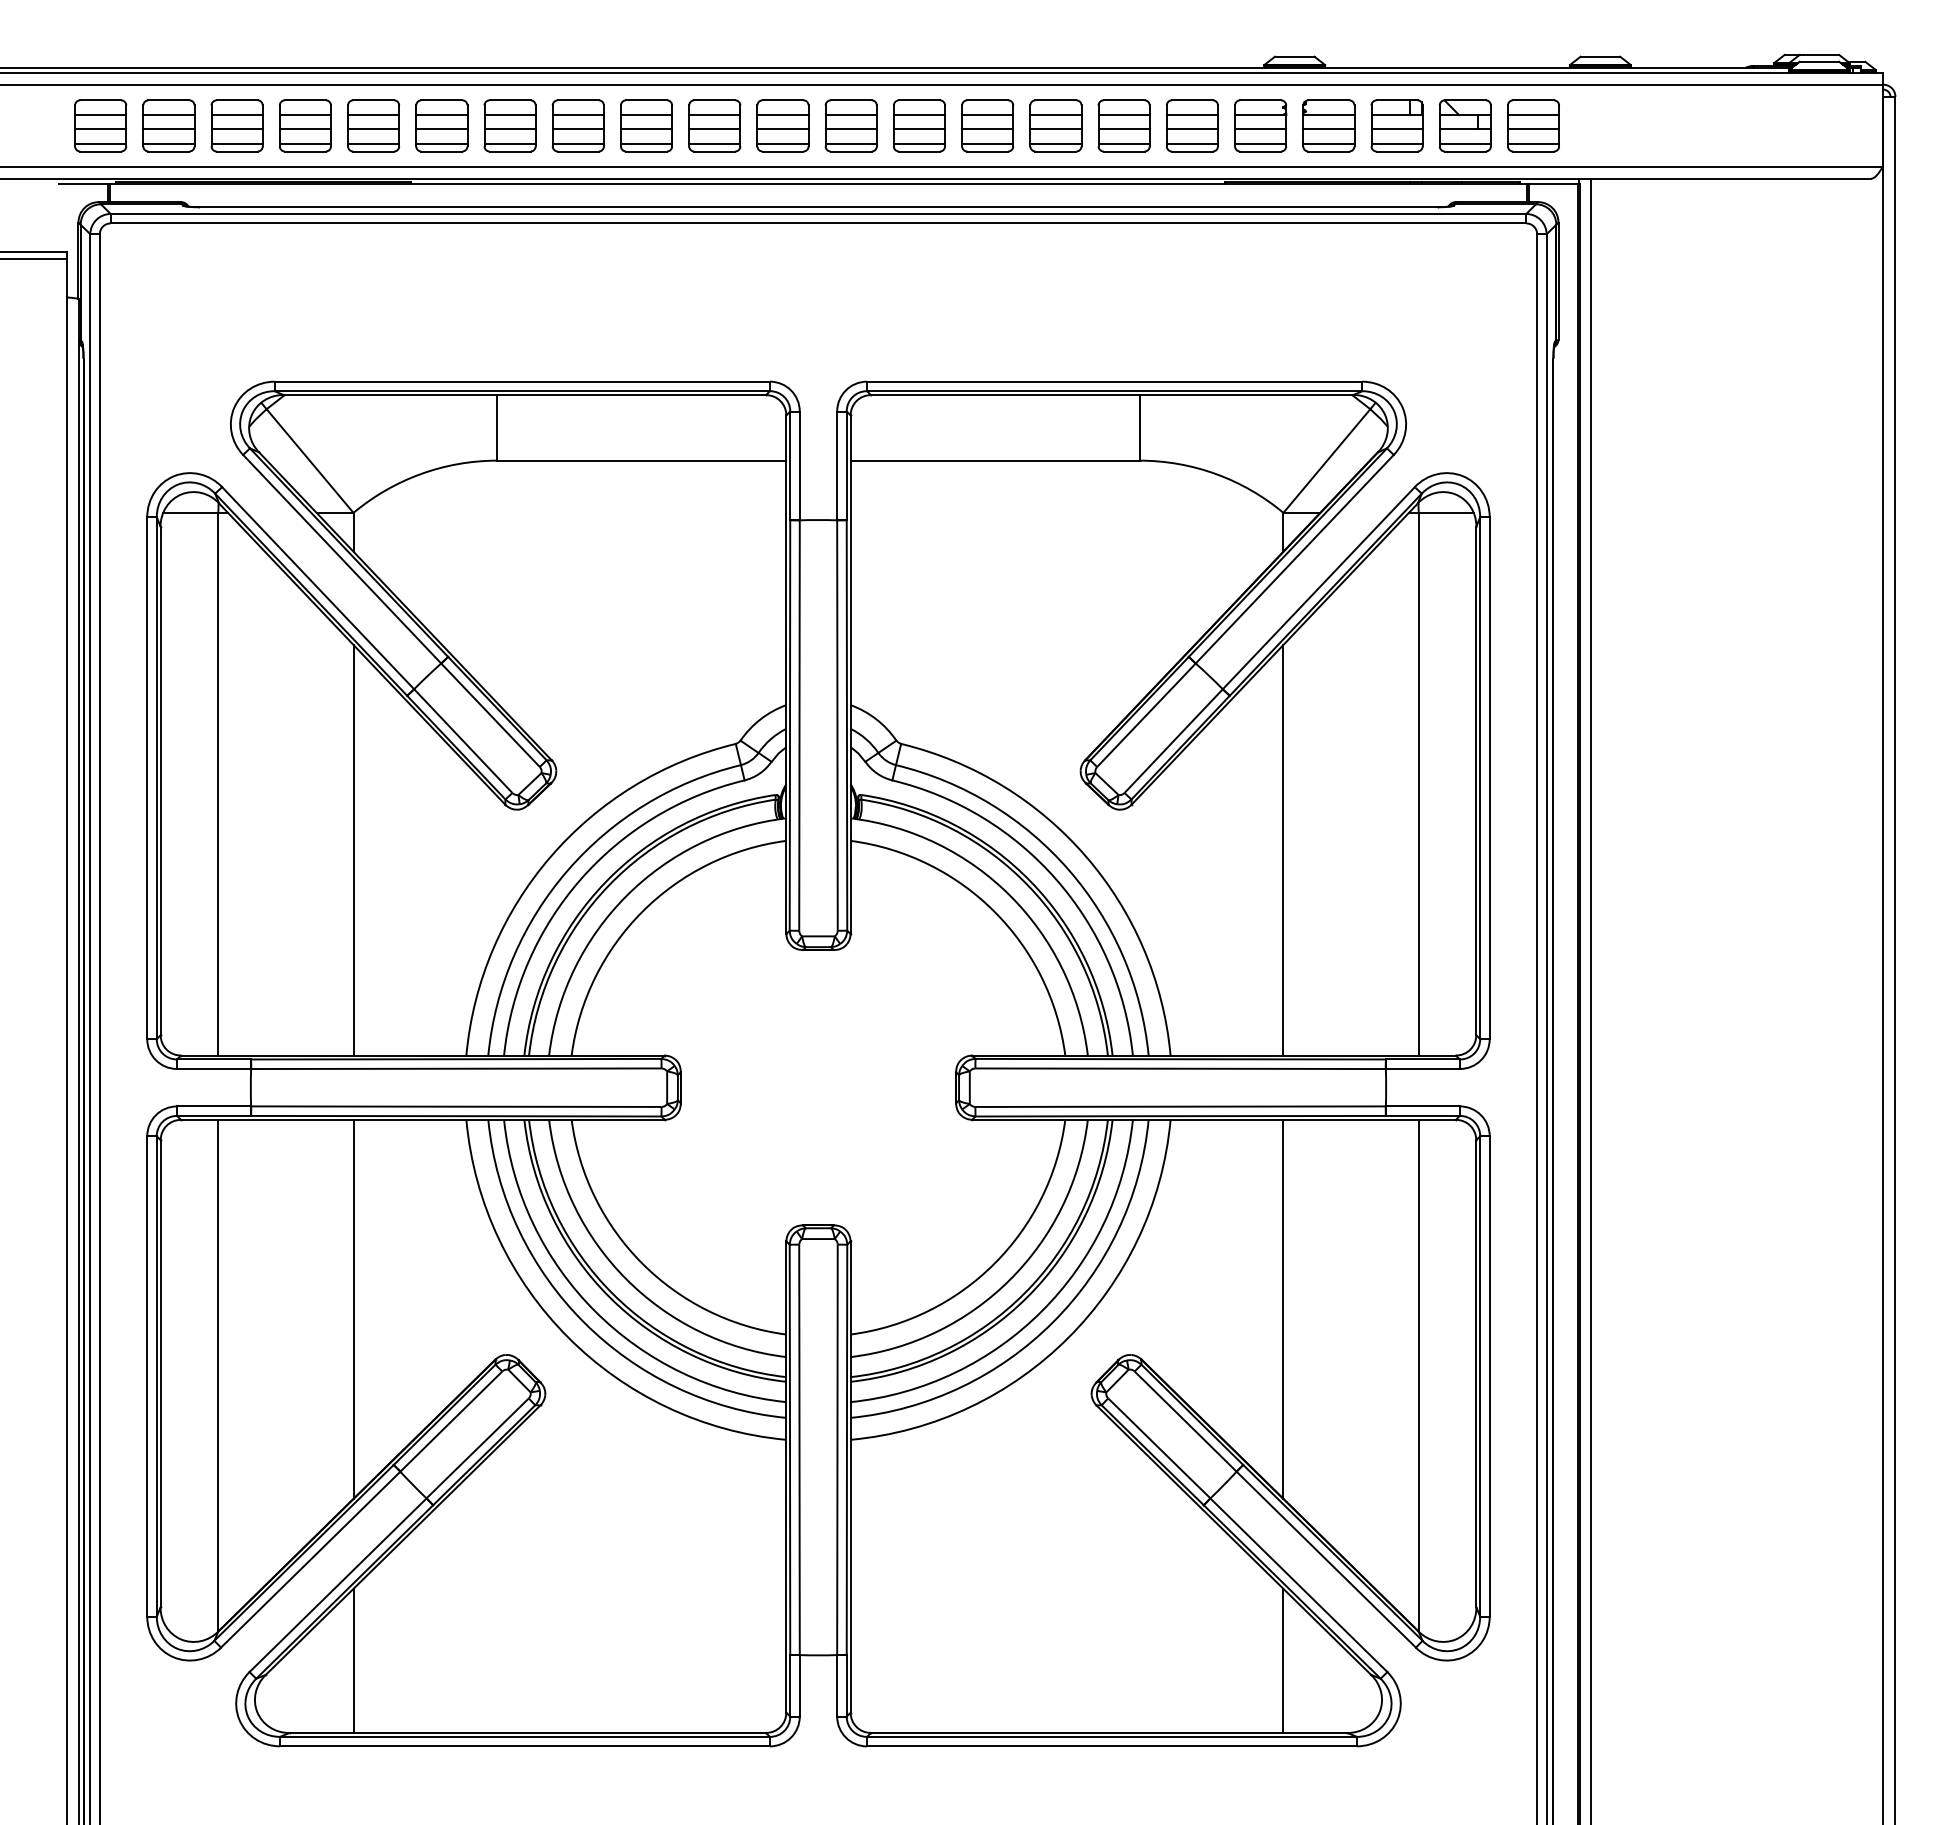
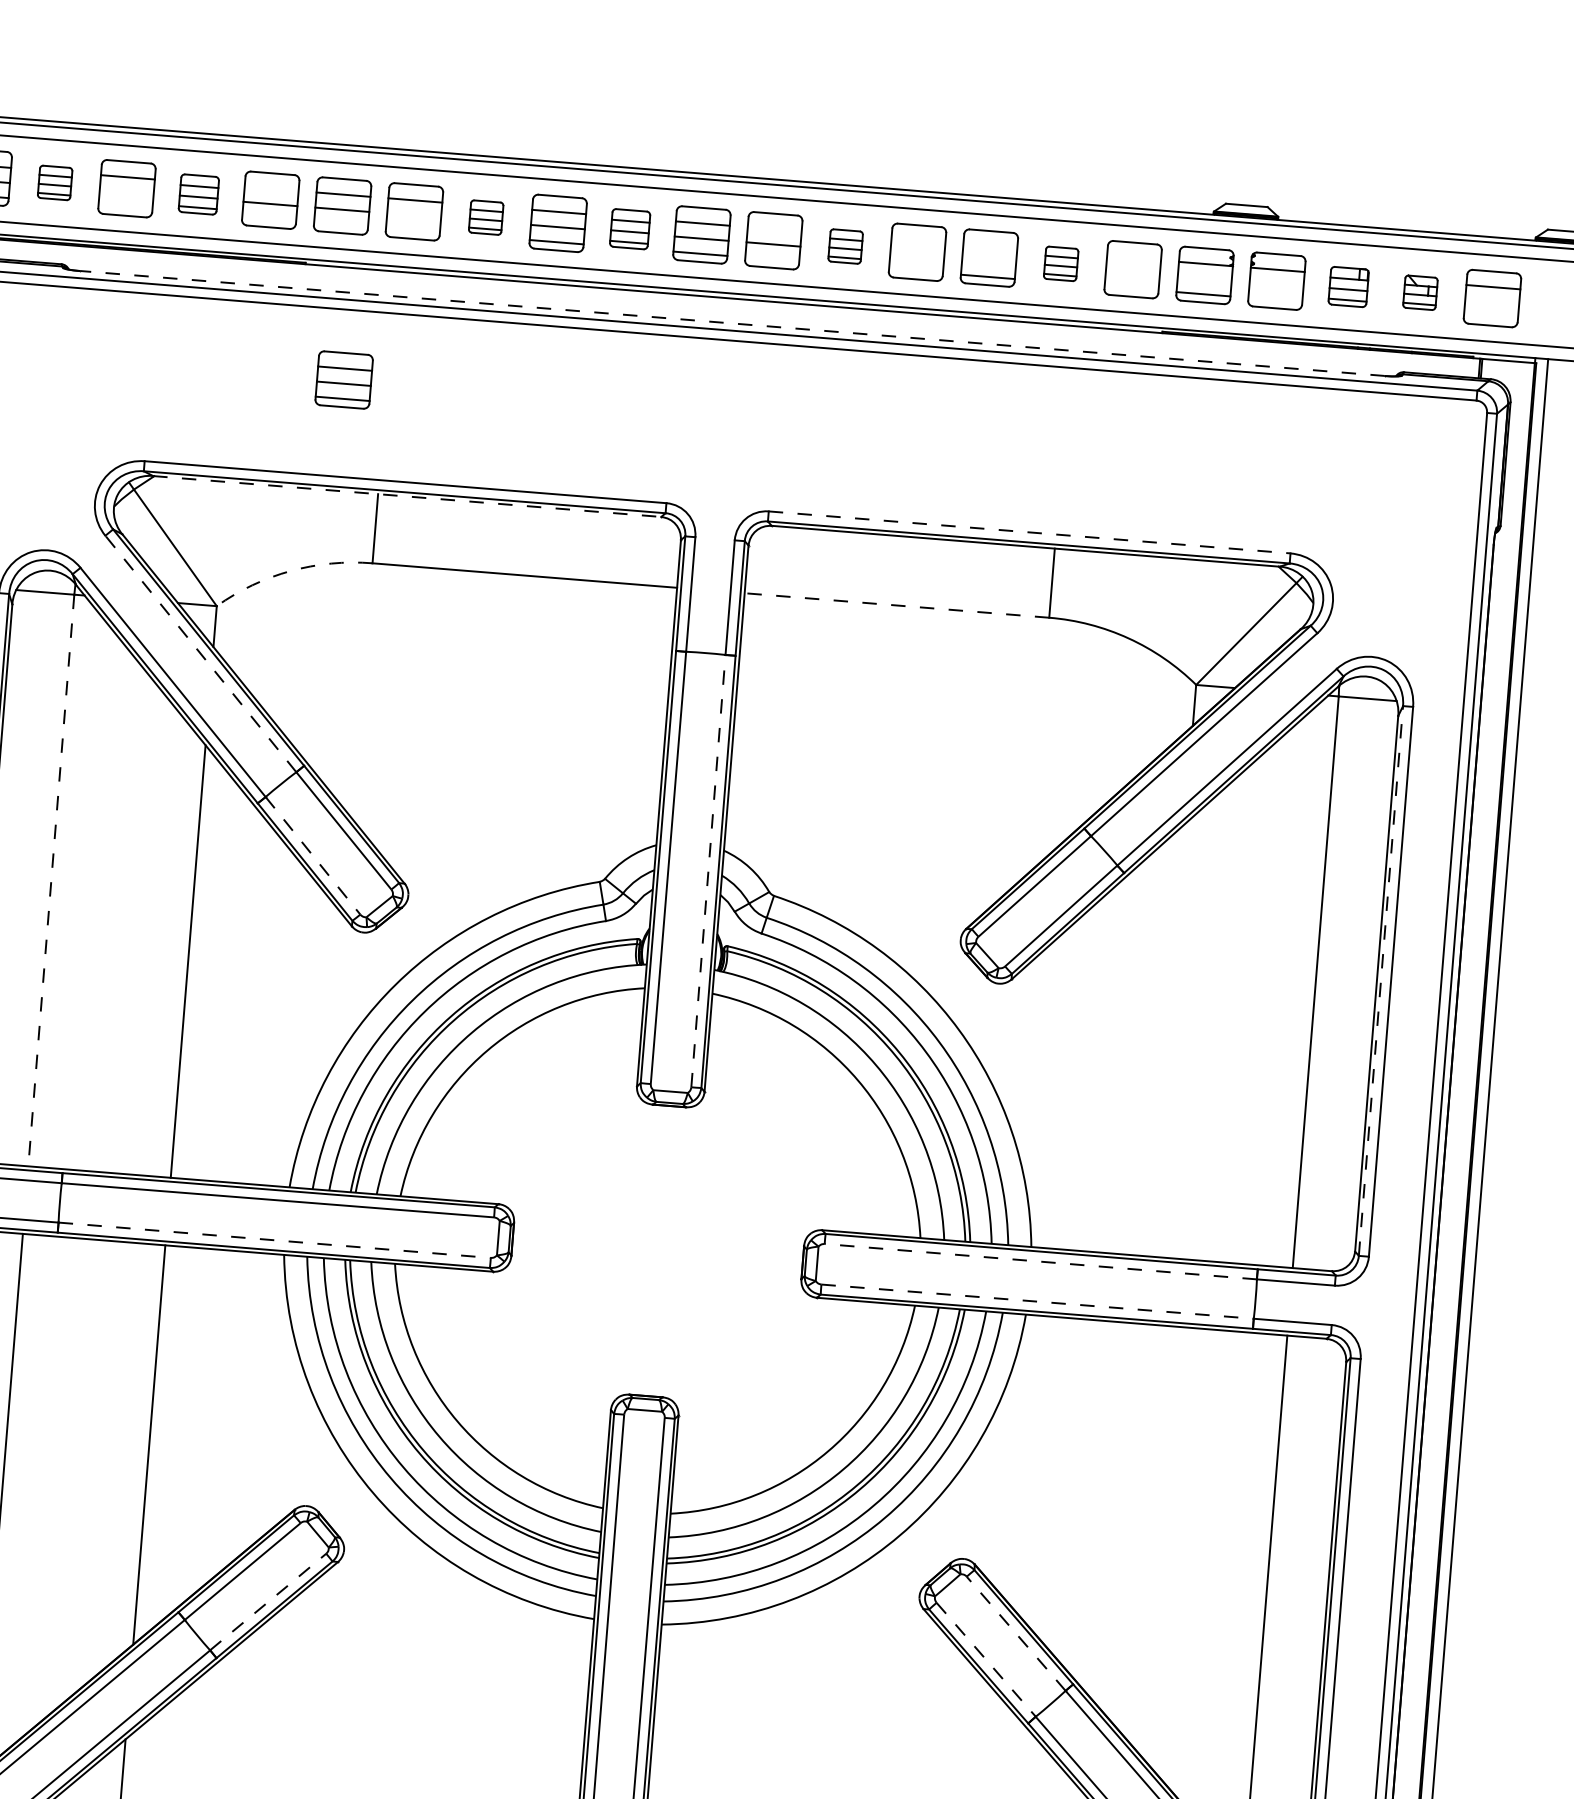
line: (373, 115) -> (271, 189), removed
line: (850, 115) -> (773, 229), removed
line: (987, 115) -> (918, 241), removed
line: (1055, 115) -> (989, 247), removed
line: (1192, 115) -> (1134, 258), removed
part: (168, 125) -> (54, 182), size x0.6
part: (305, 125) -> (198, 194), size x0.7
part: (577, 125) -> (485, 217), size x0.6
part: (714, 125) -> (629, 228), size x0.7
part: (919, 125) -> (845, 246), size x0.6
part: (1123, 125) -> (1060, 263), size x0.6
part: (1396, 125) -> (1348, 286), size x0.7
part: (1464, 125) -> (1419, 292), size x0.6
line: (236, 129) -> (125, 192), removed
line: (509, 129) -> (413, 215), removed
line: (987, 129) -> (916, 256), removed
line: (1055, 129) -> (988, 261), removed
line: (1192, 129) -> (1132, 273), removed
line: (1260, 129) -> (1204, 279), removed
line: (1328, 129) -> (1276, 284), removed
line: (1533, 129) -> (1492, 302), removed
line: (236, 143) -> (124, 207), removed
line: (373, 143) -> (269, 218), removed
line: (441, 143) -> (340, 224), removed
line: (509, 143) -> (412, 230), removed
line: (850, 143) -> (771, 259), removed
line: (987, 143) -> (915, 270), removed
line: (1192, 143) -> (1131, 288), removed
line: (1328, 143) -> (1274, 299), removed
line: (1533, 143) -> (1490, 317), removed
line: (818, 207) -> (732, 323), solid -> dashed
part: (456, 289) -> (344, 379), added
line: (1114, 381) -> (1029, 532), solid -> dashed
line: (525, 395) -> (407, 497), solid -> dashed
line: (995, 460) -> (897, 605), solid -> dashed
arc: (420, 474) -> (290, 571), solid -> dashed
line: (342, 559) -> (201, 654), solid -> dashed
line: (837, 727) -> (708, 873), solid -> dashed
line: (463, 741) -> (313, 856), solid -> dashed
line: (1480, 778) -> (1381, 981), solid -> dashed
line: (218, 784) -> (51, 880), solid -> dashed
line: (1283, 850) -> (1167, 1040), removed
line: (1182, 1068) -> (1042, 1261), solid -> dashed
line: (454, 1106) -> (272, 1239), solid -> dashed
line: (1178, 1106) -> (1035, 1301), solid -> dashed
line: (1283, 1308) -> (1128, 1522), removed
line: (1185, 1421) -> (1016, 1633), solid -> dashed
line: (477, 1448) -> (268, 1602), solid -> dashed
line: (1159, 1448) -> (986, 1659), solid -> dashed

